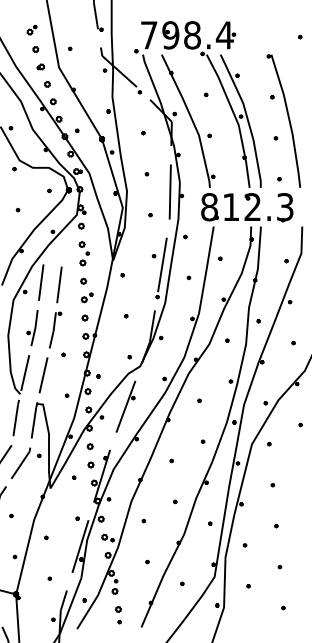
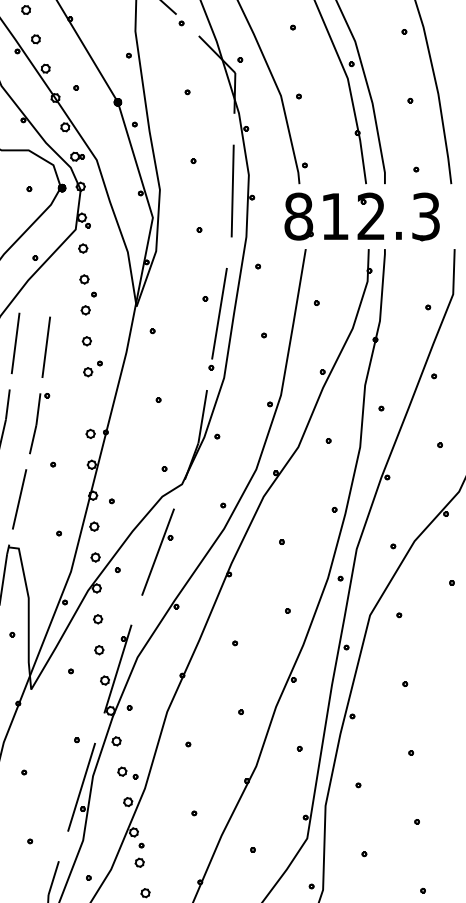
part: (84, 317) -> (88, 402), removed

